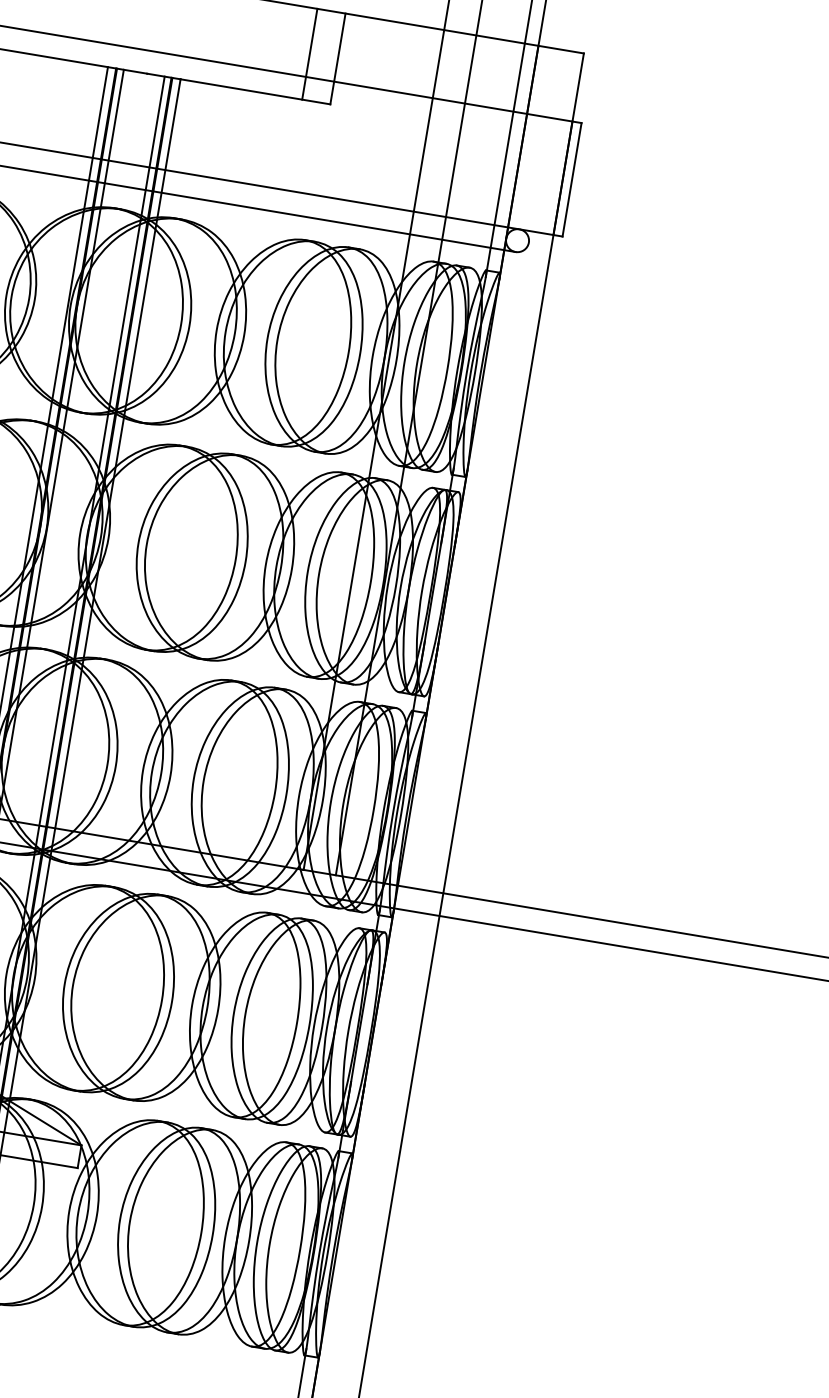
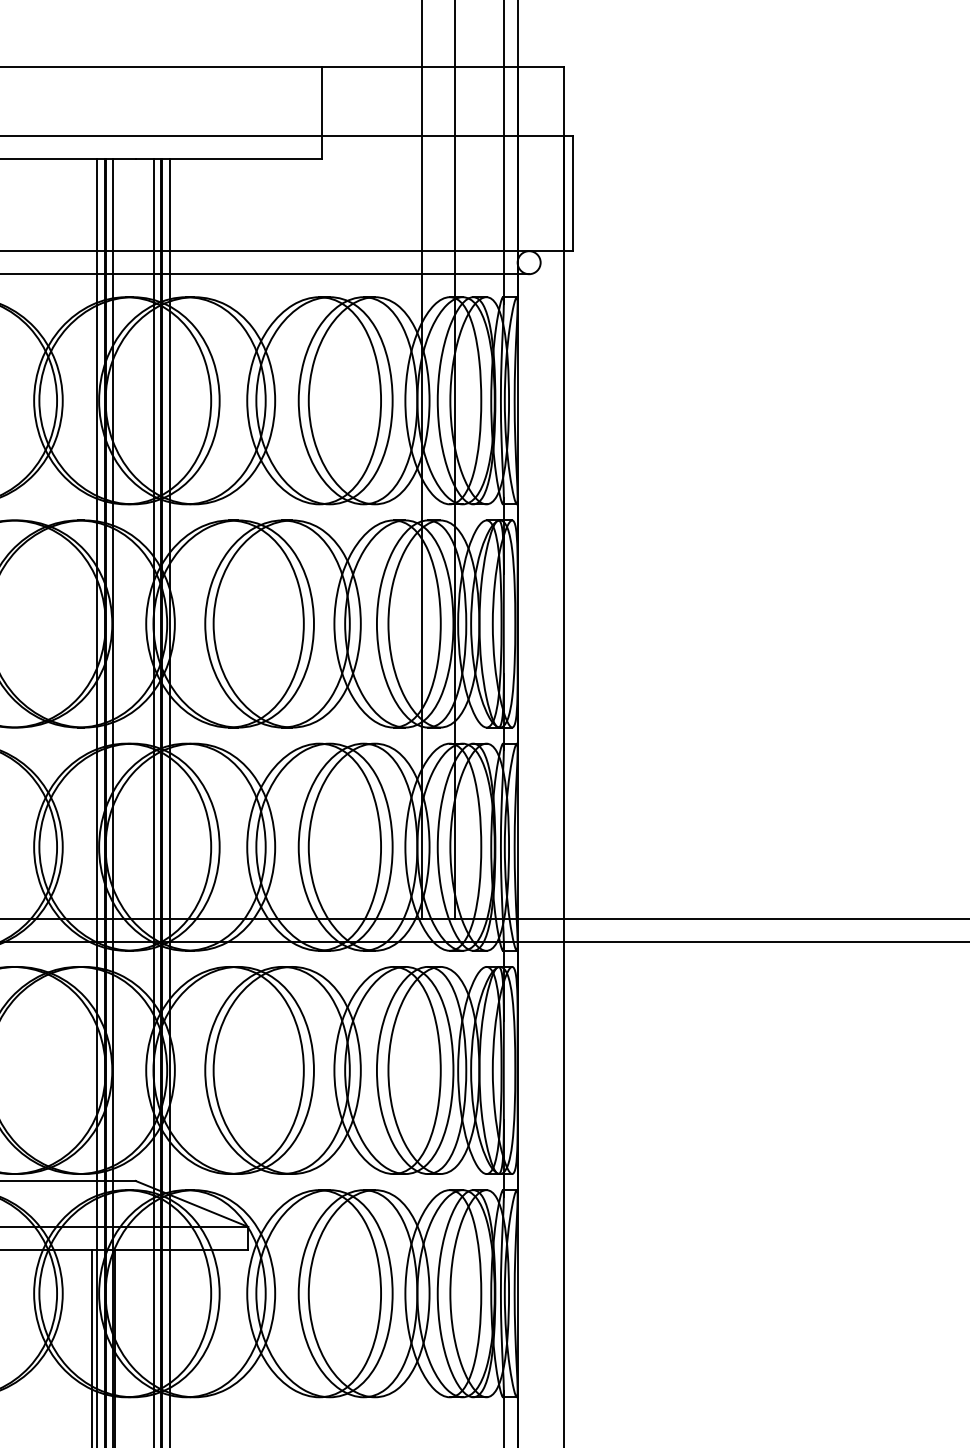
line: (309, 54) -> (293, 113), removed

